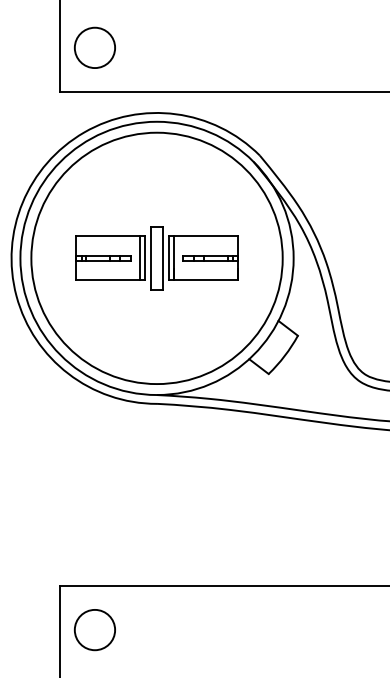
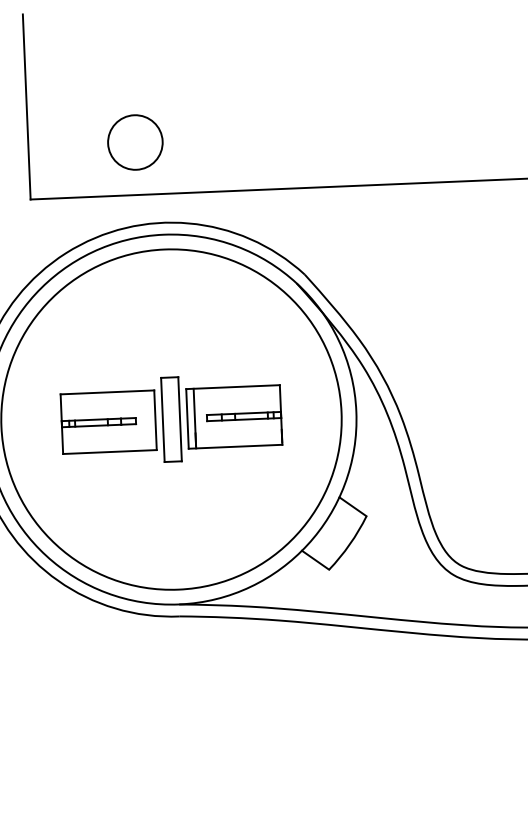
circle: (94, 47) -> (134, 142), moved
line: (139, 258) -> (147, 420), removed

